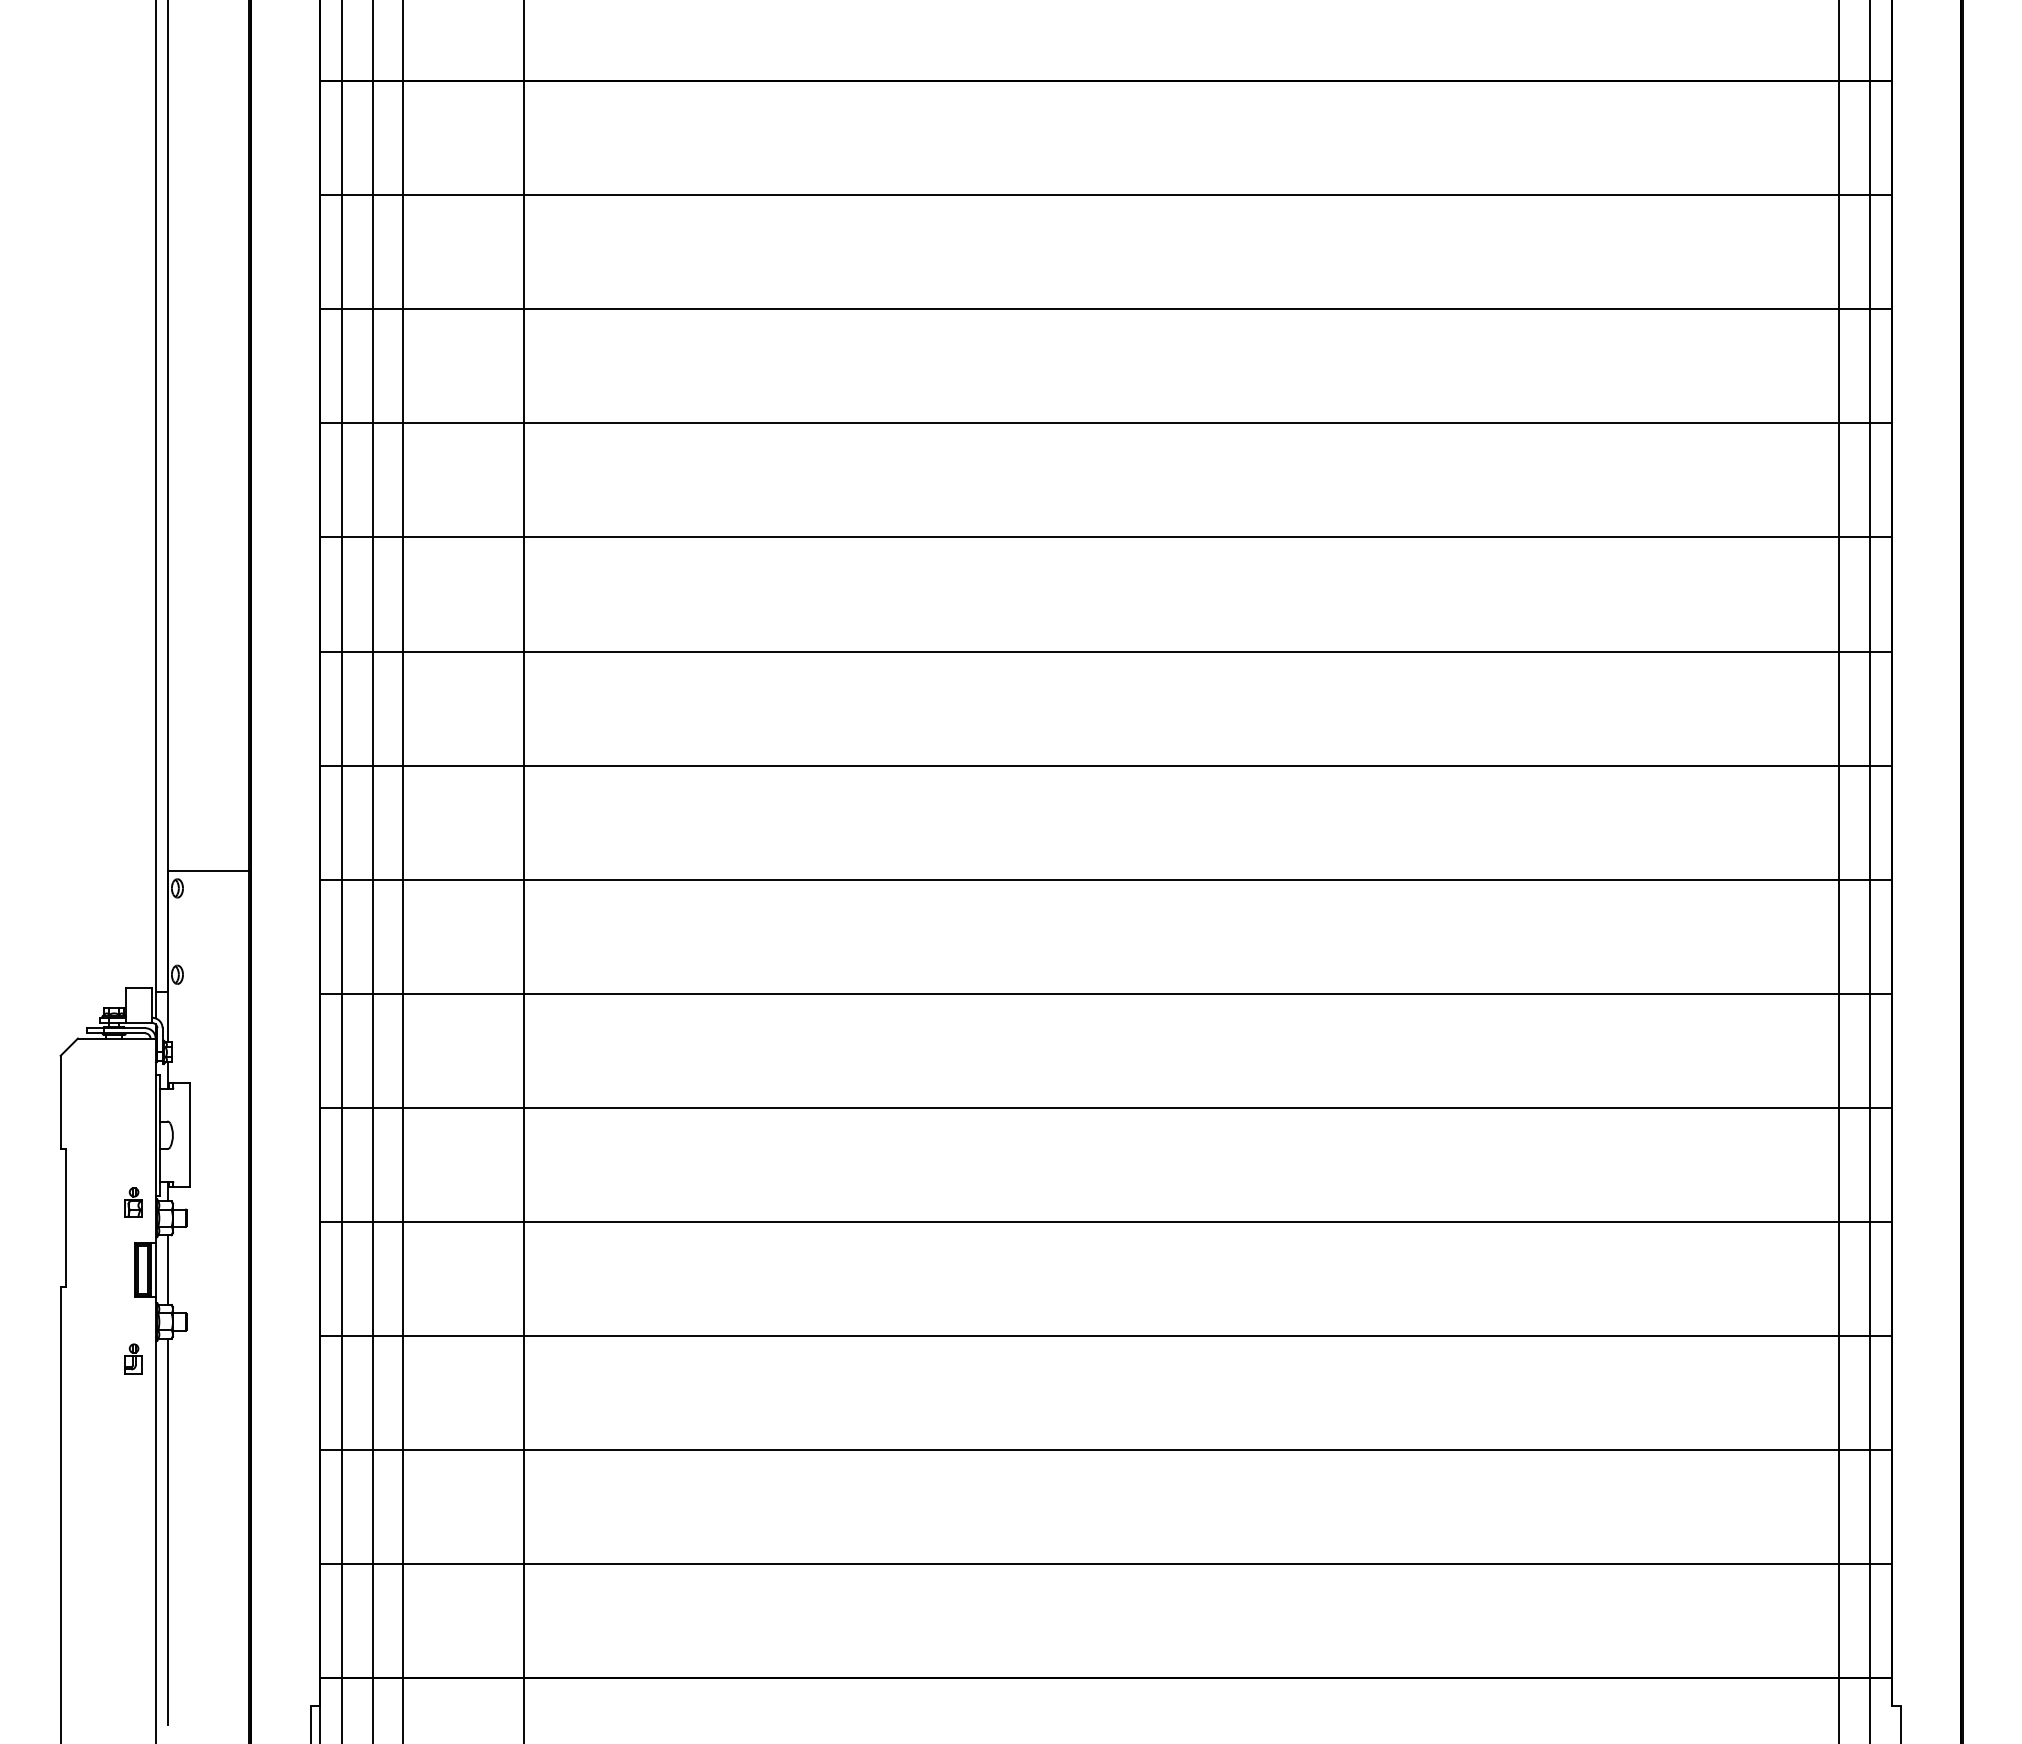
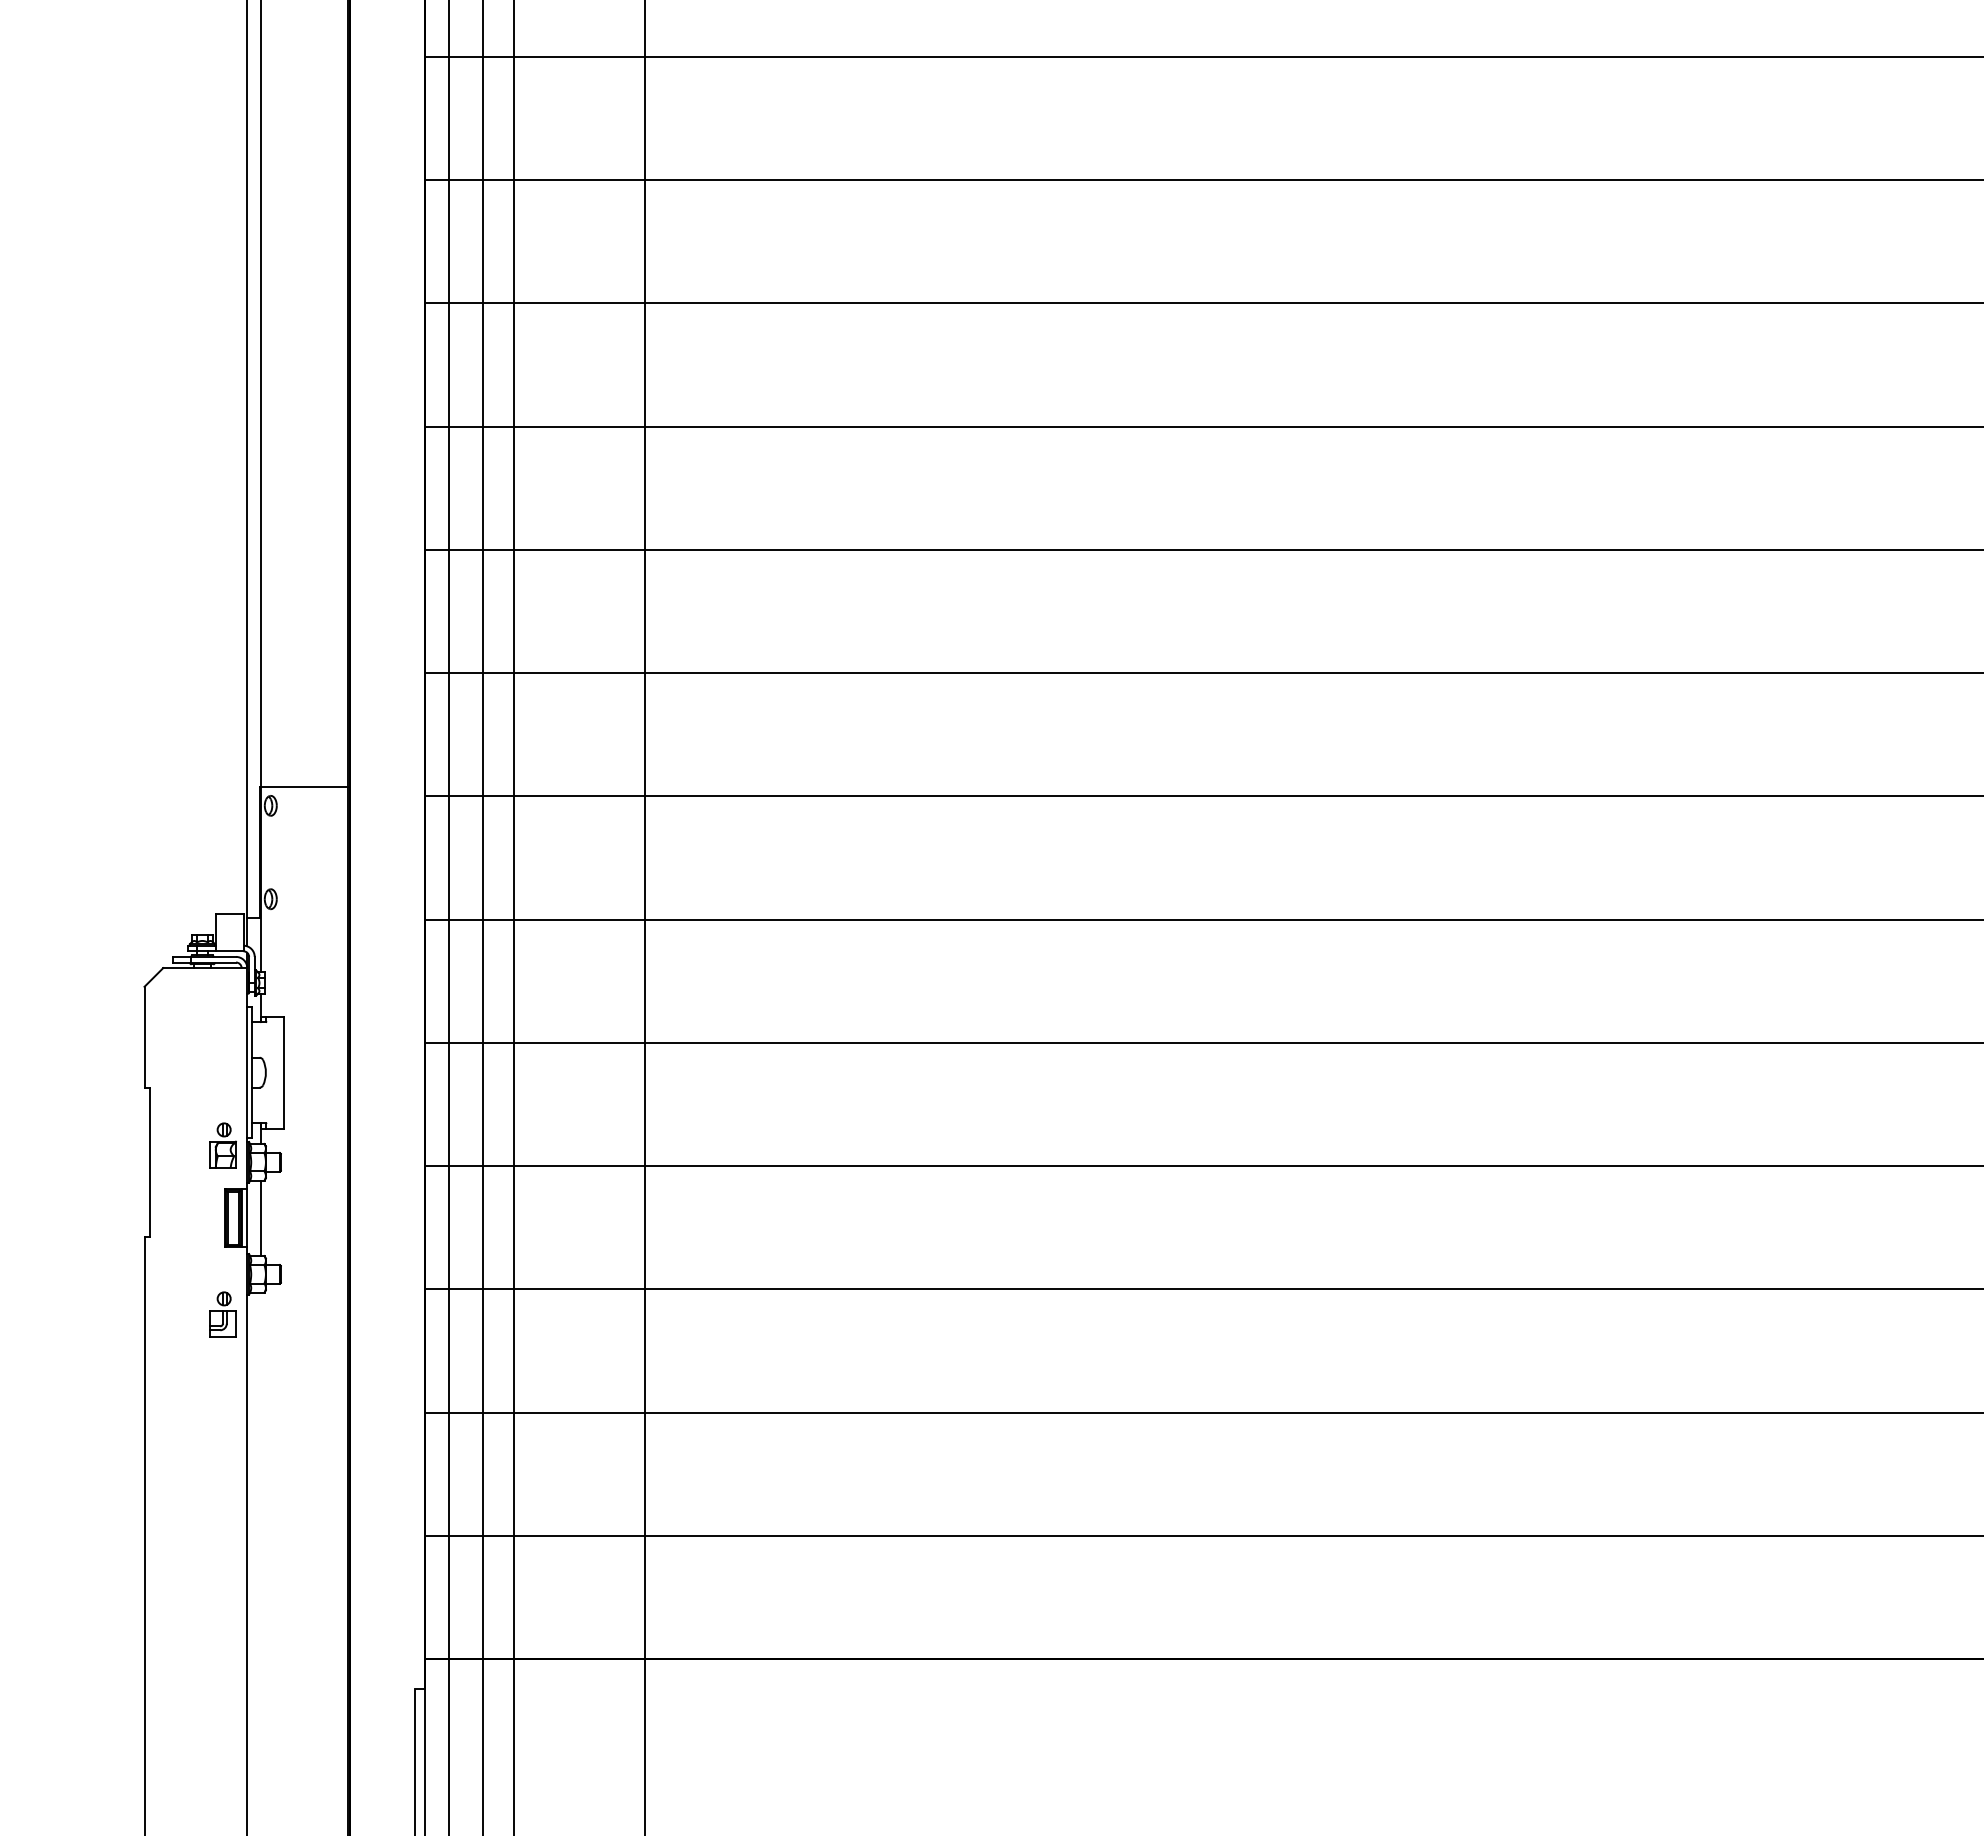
part: (133, 1202) -> (223, 1145), size x1.4
part: (133, 1358) -> (223, 1313), size x1.4
line: (167, 1531) -> (260, 1500), removed

